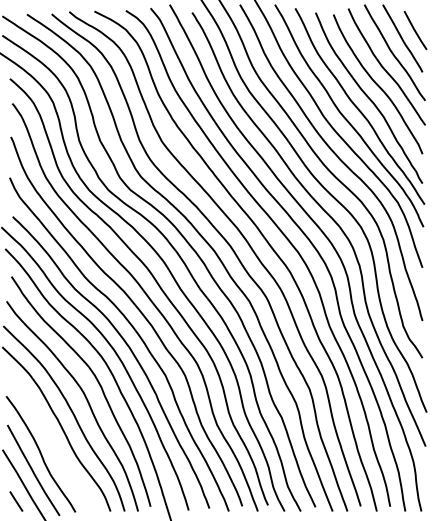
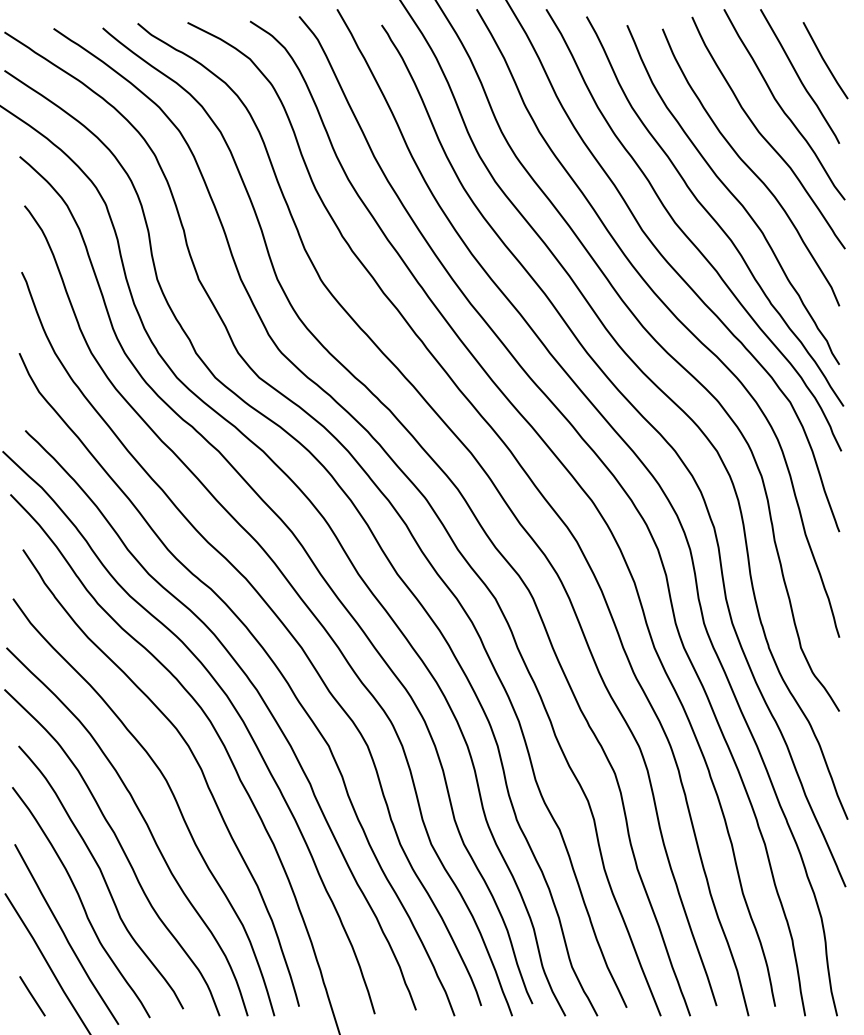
curve: (50, 440) -> (100, 875), added

